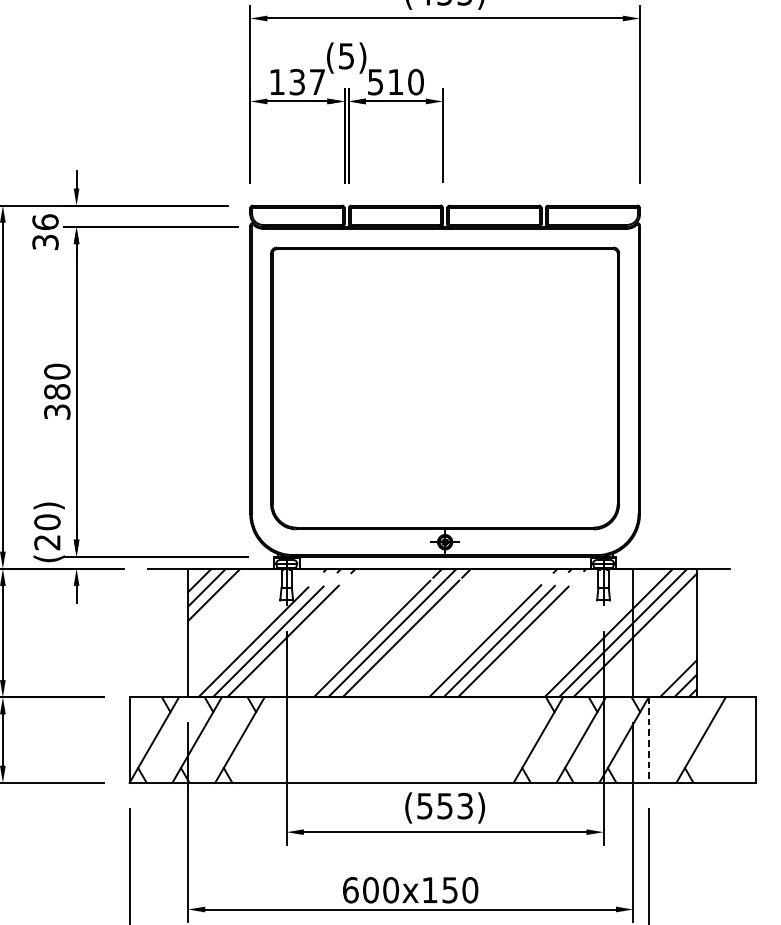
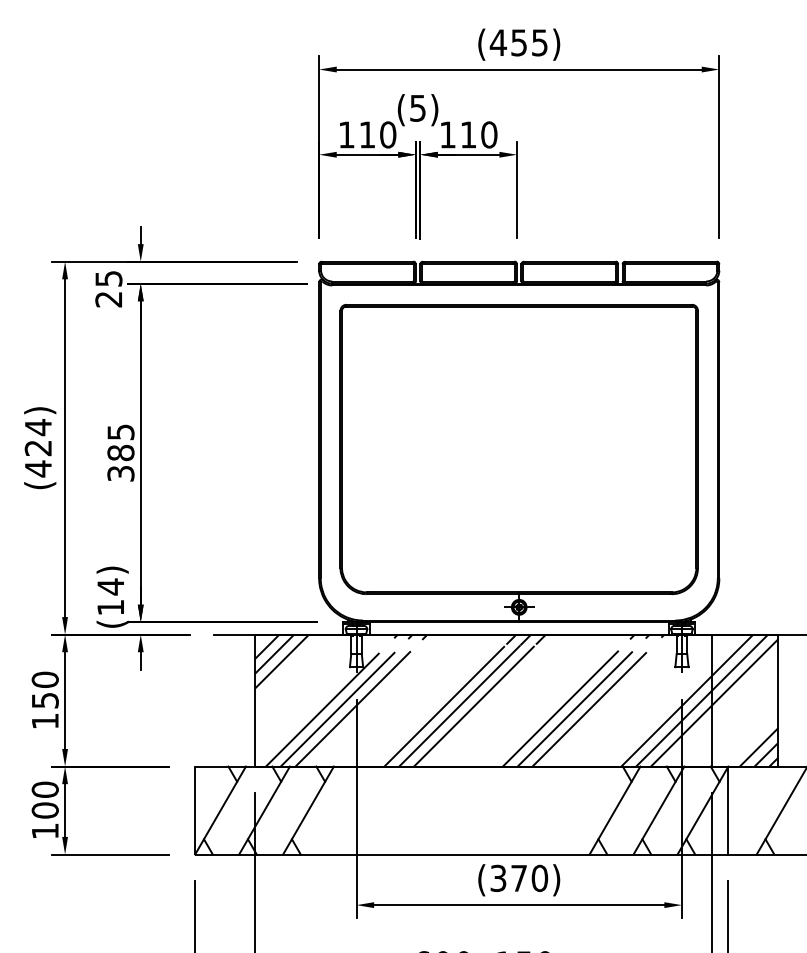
text: (307, 81) -> (377, 134), 137 -> 110
text: (375, 81) -> (447, 134), 510 -> 110
text: (45, 231) -> (108, 288), 36 -> 25
text: (56, 371) -> (120, 432), 380 -> 385
text: (47, 531) -> (110, 596), (20) -> (14)
line: (648, 740) -> (728, 810), dashed -> solid
text: (445, 806) -> (519, 878), (553) -> (370)

